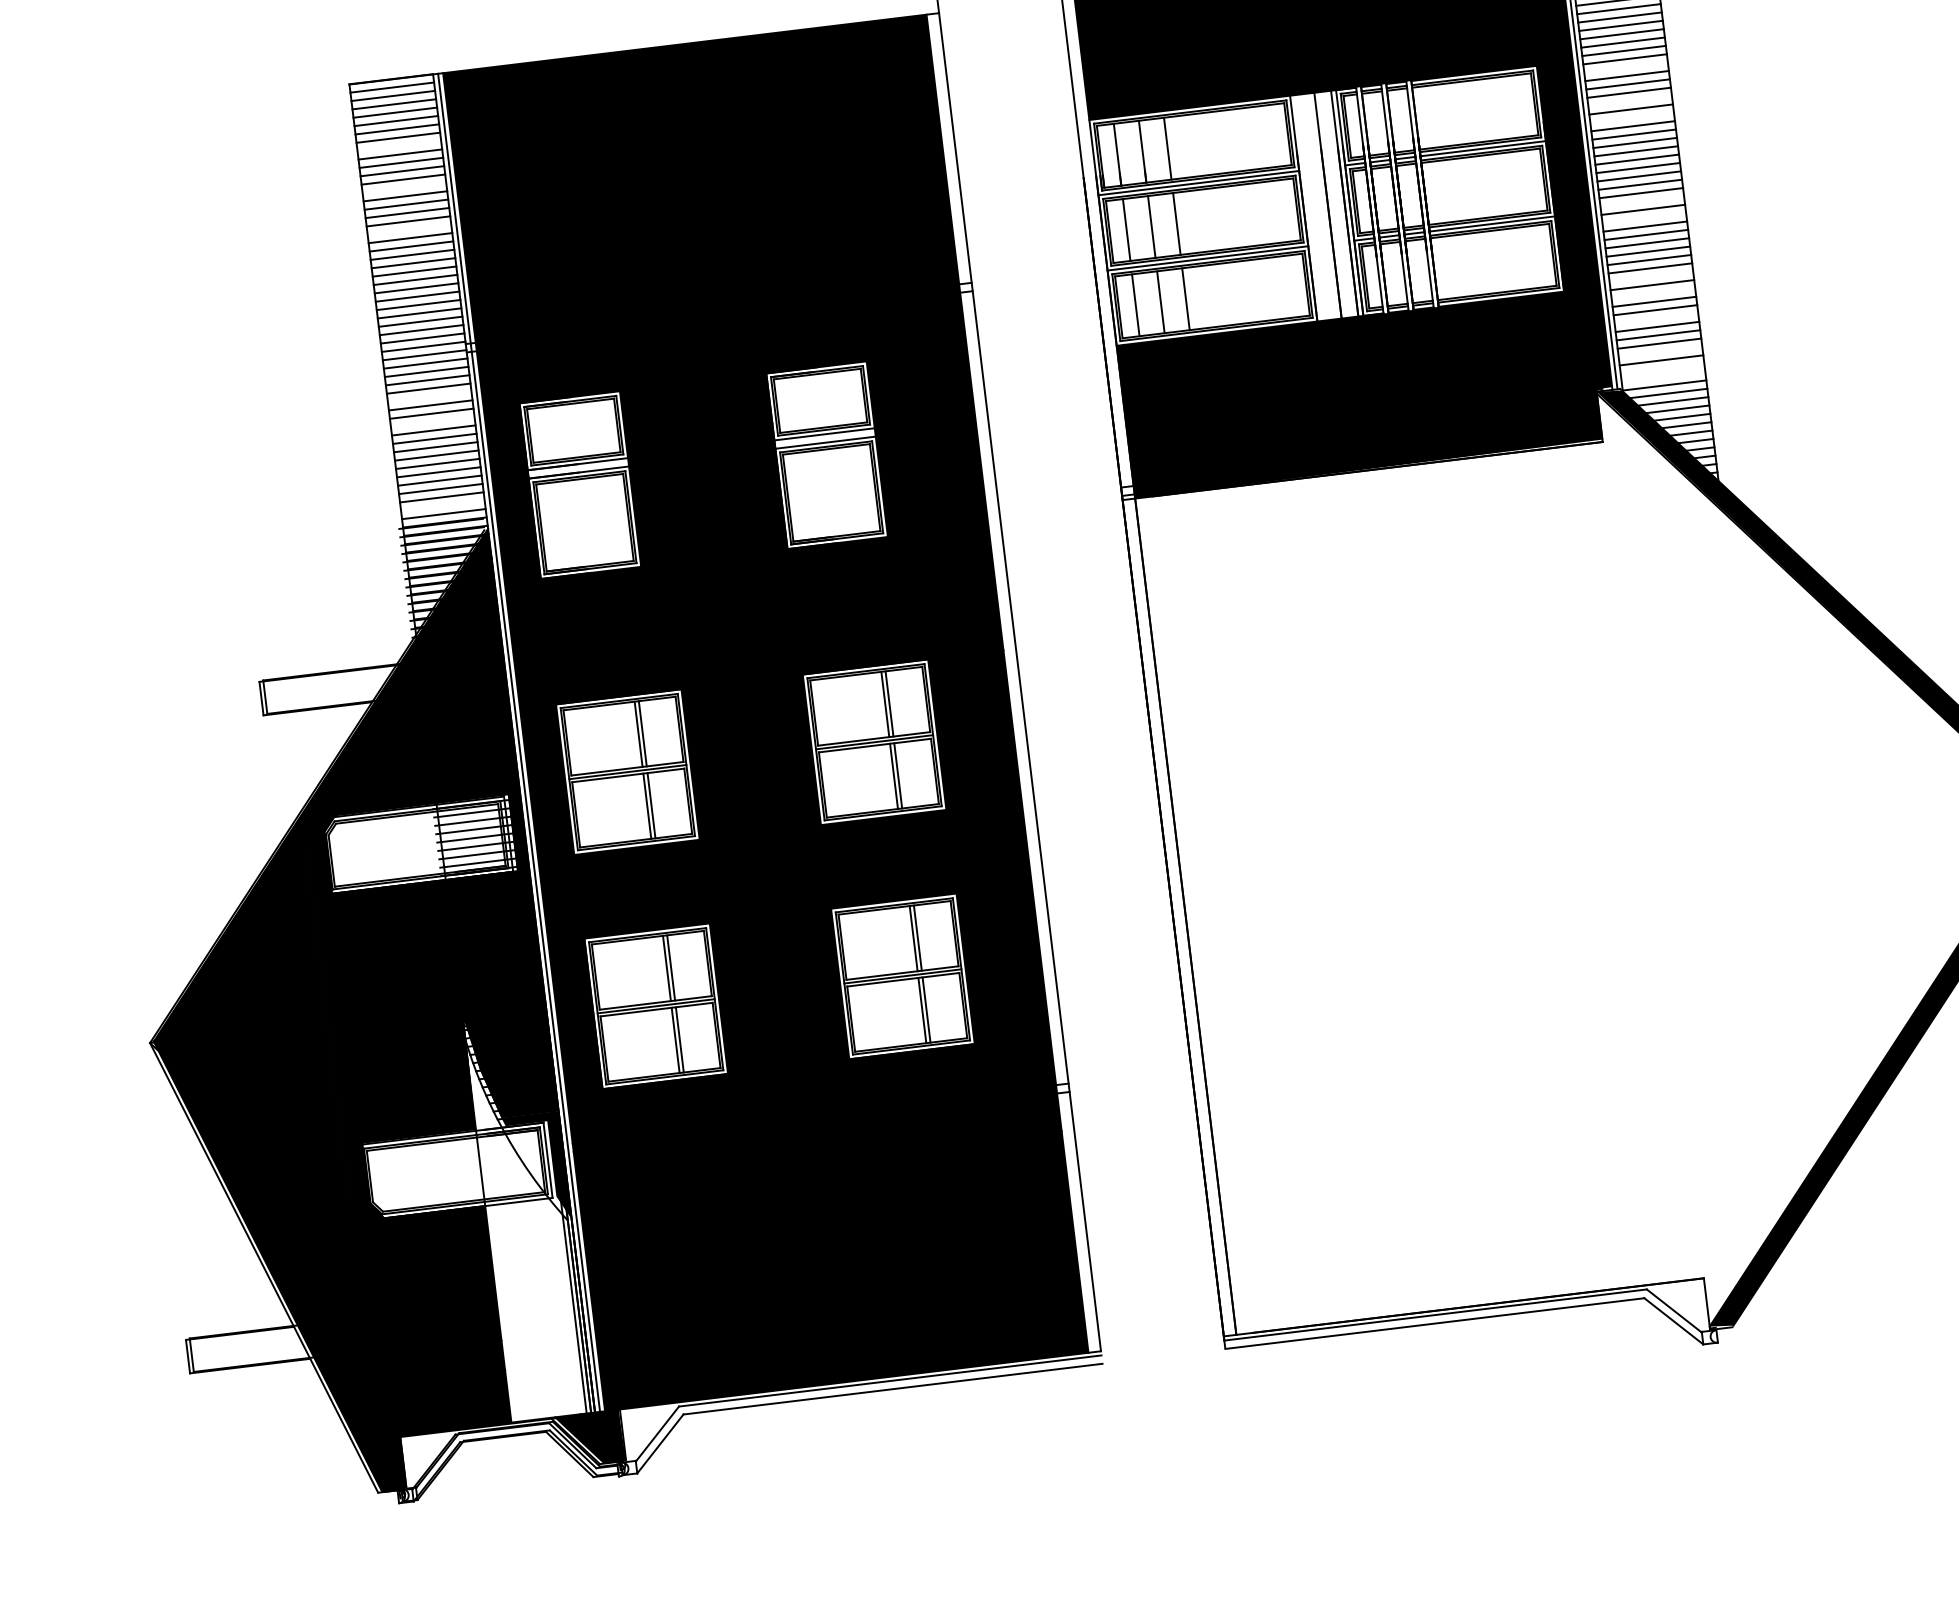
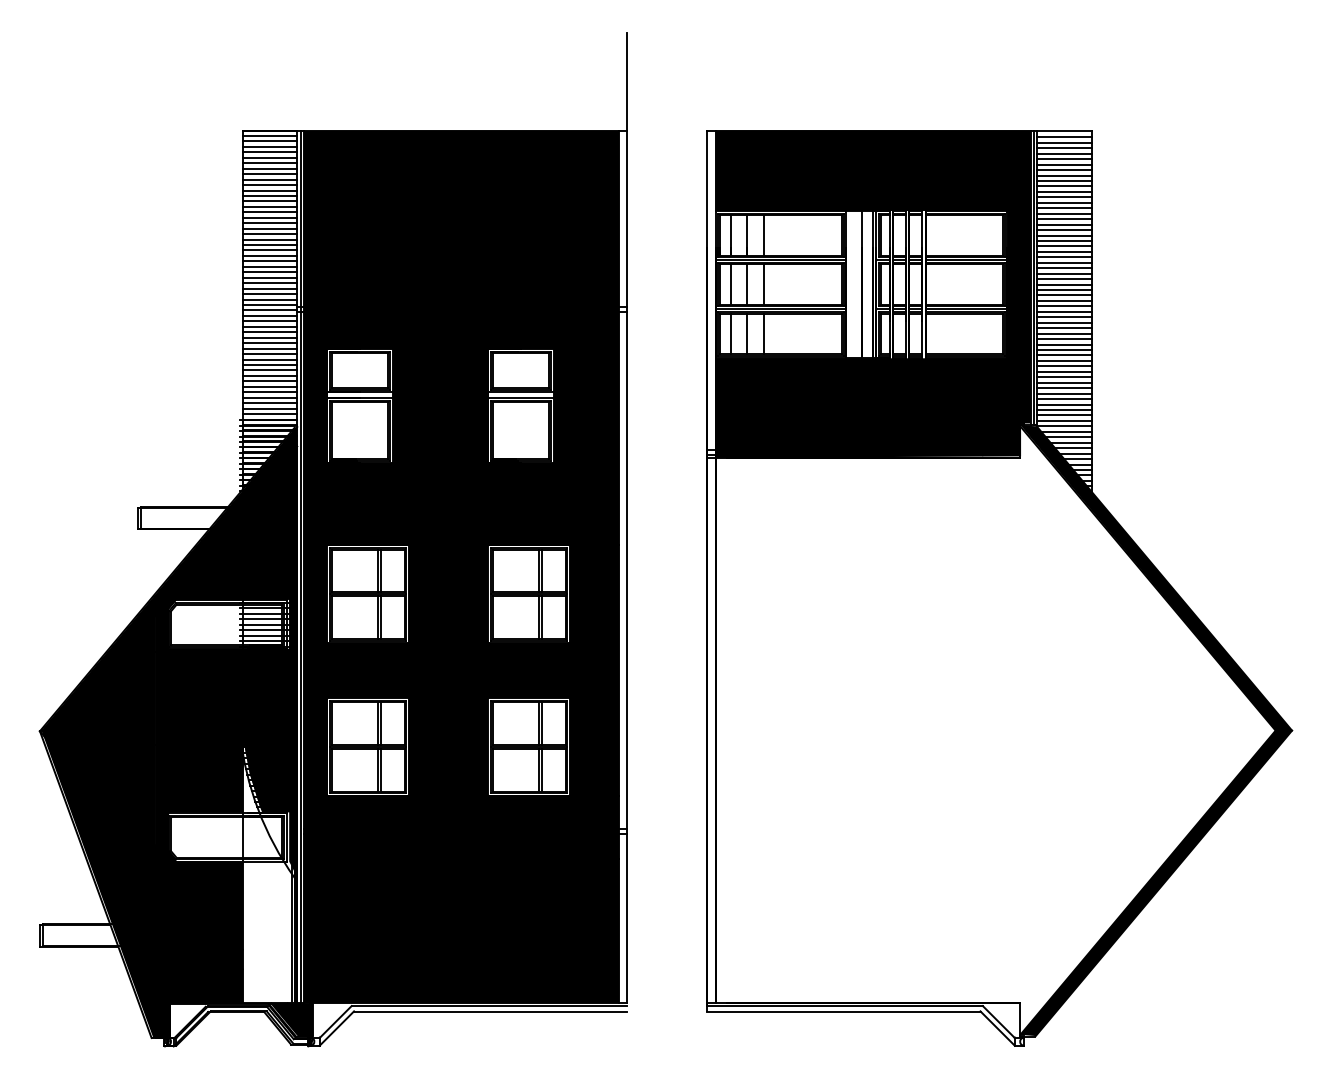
line: (1626, 68) -> (1064, 219), added
line: (1629, 100) -> (1064, 240), added
line: (1632, 117) -> (1064, 251), added
line: (398, 146) -> (269, 174), added
line: (403, 188) -> (269, 201), added
line: (1642, 201) -> (1064, 306), added
line: (1644, 218) -> (1064, 317), added
line: (408, 229) -> (269, 228), added
line: (1651, 276) -> (1064, 355), added
line: (1653, 293) -> (1064, 366), added
line: (1656, 318) -> (1064, 382), added
line: (1660, 351) -> (1064, 404), added
line: (1662, 368) -> (1064, 415), added
line: (1663, 376) -> (1064, 420), added
line: (428, 396) -> (269, 337), added
line: (432, 422) -> (269, 354), added
line: (442, 505) -> (269, 408), added

